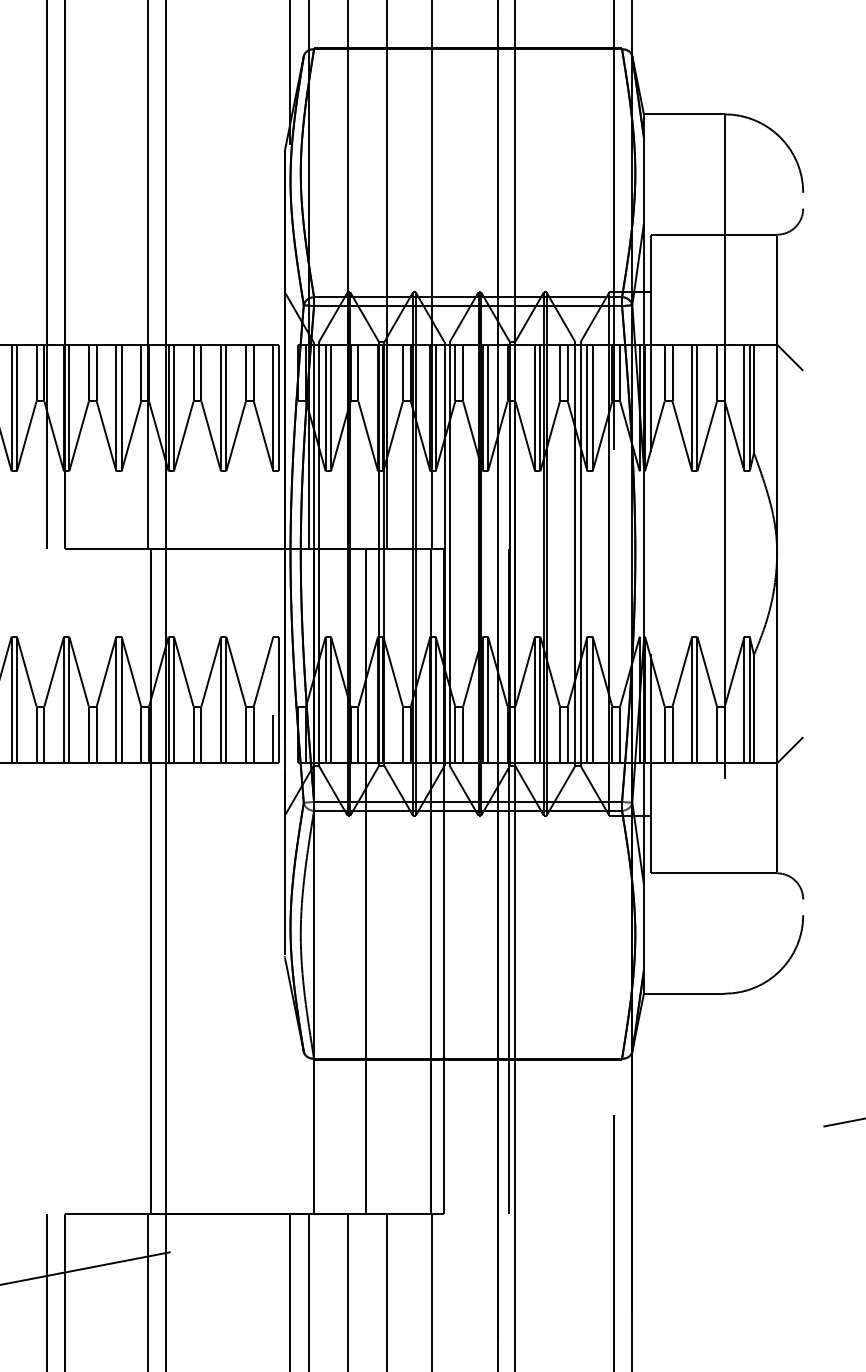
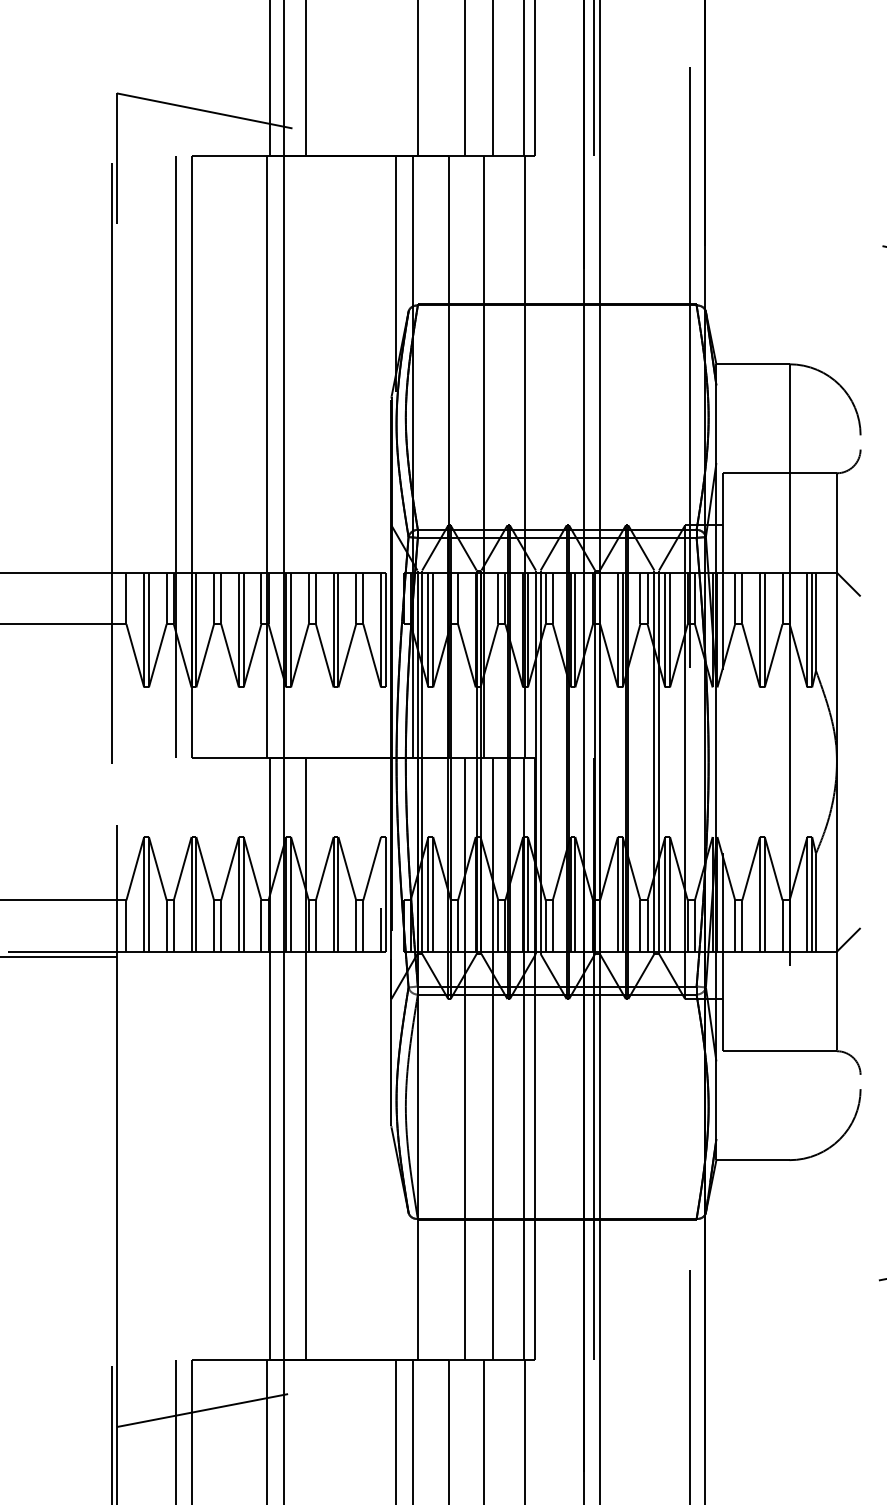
line: (191, 881) -> (306, 1058), added
line: (396, 881) -> (492, 1058), added

